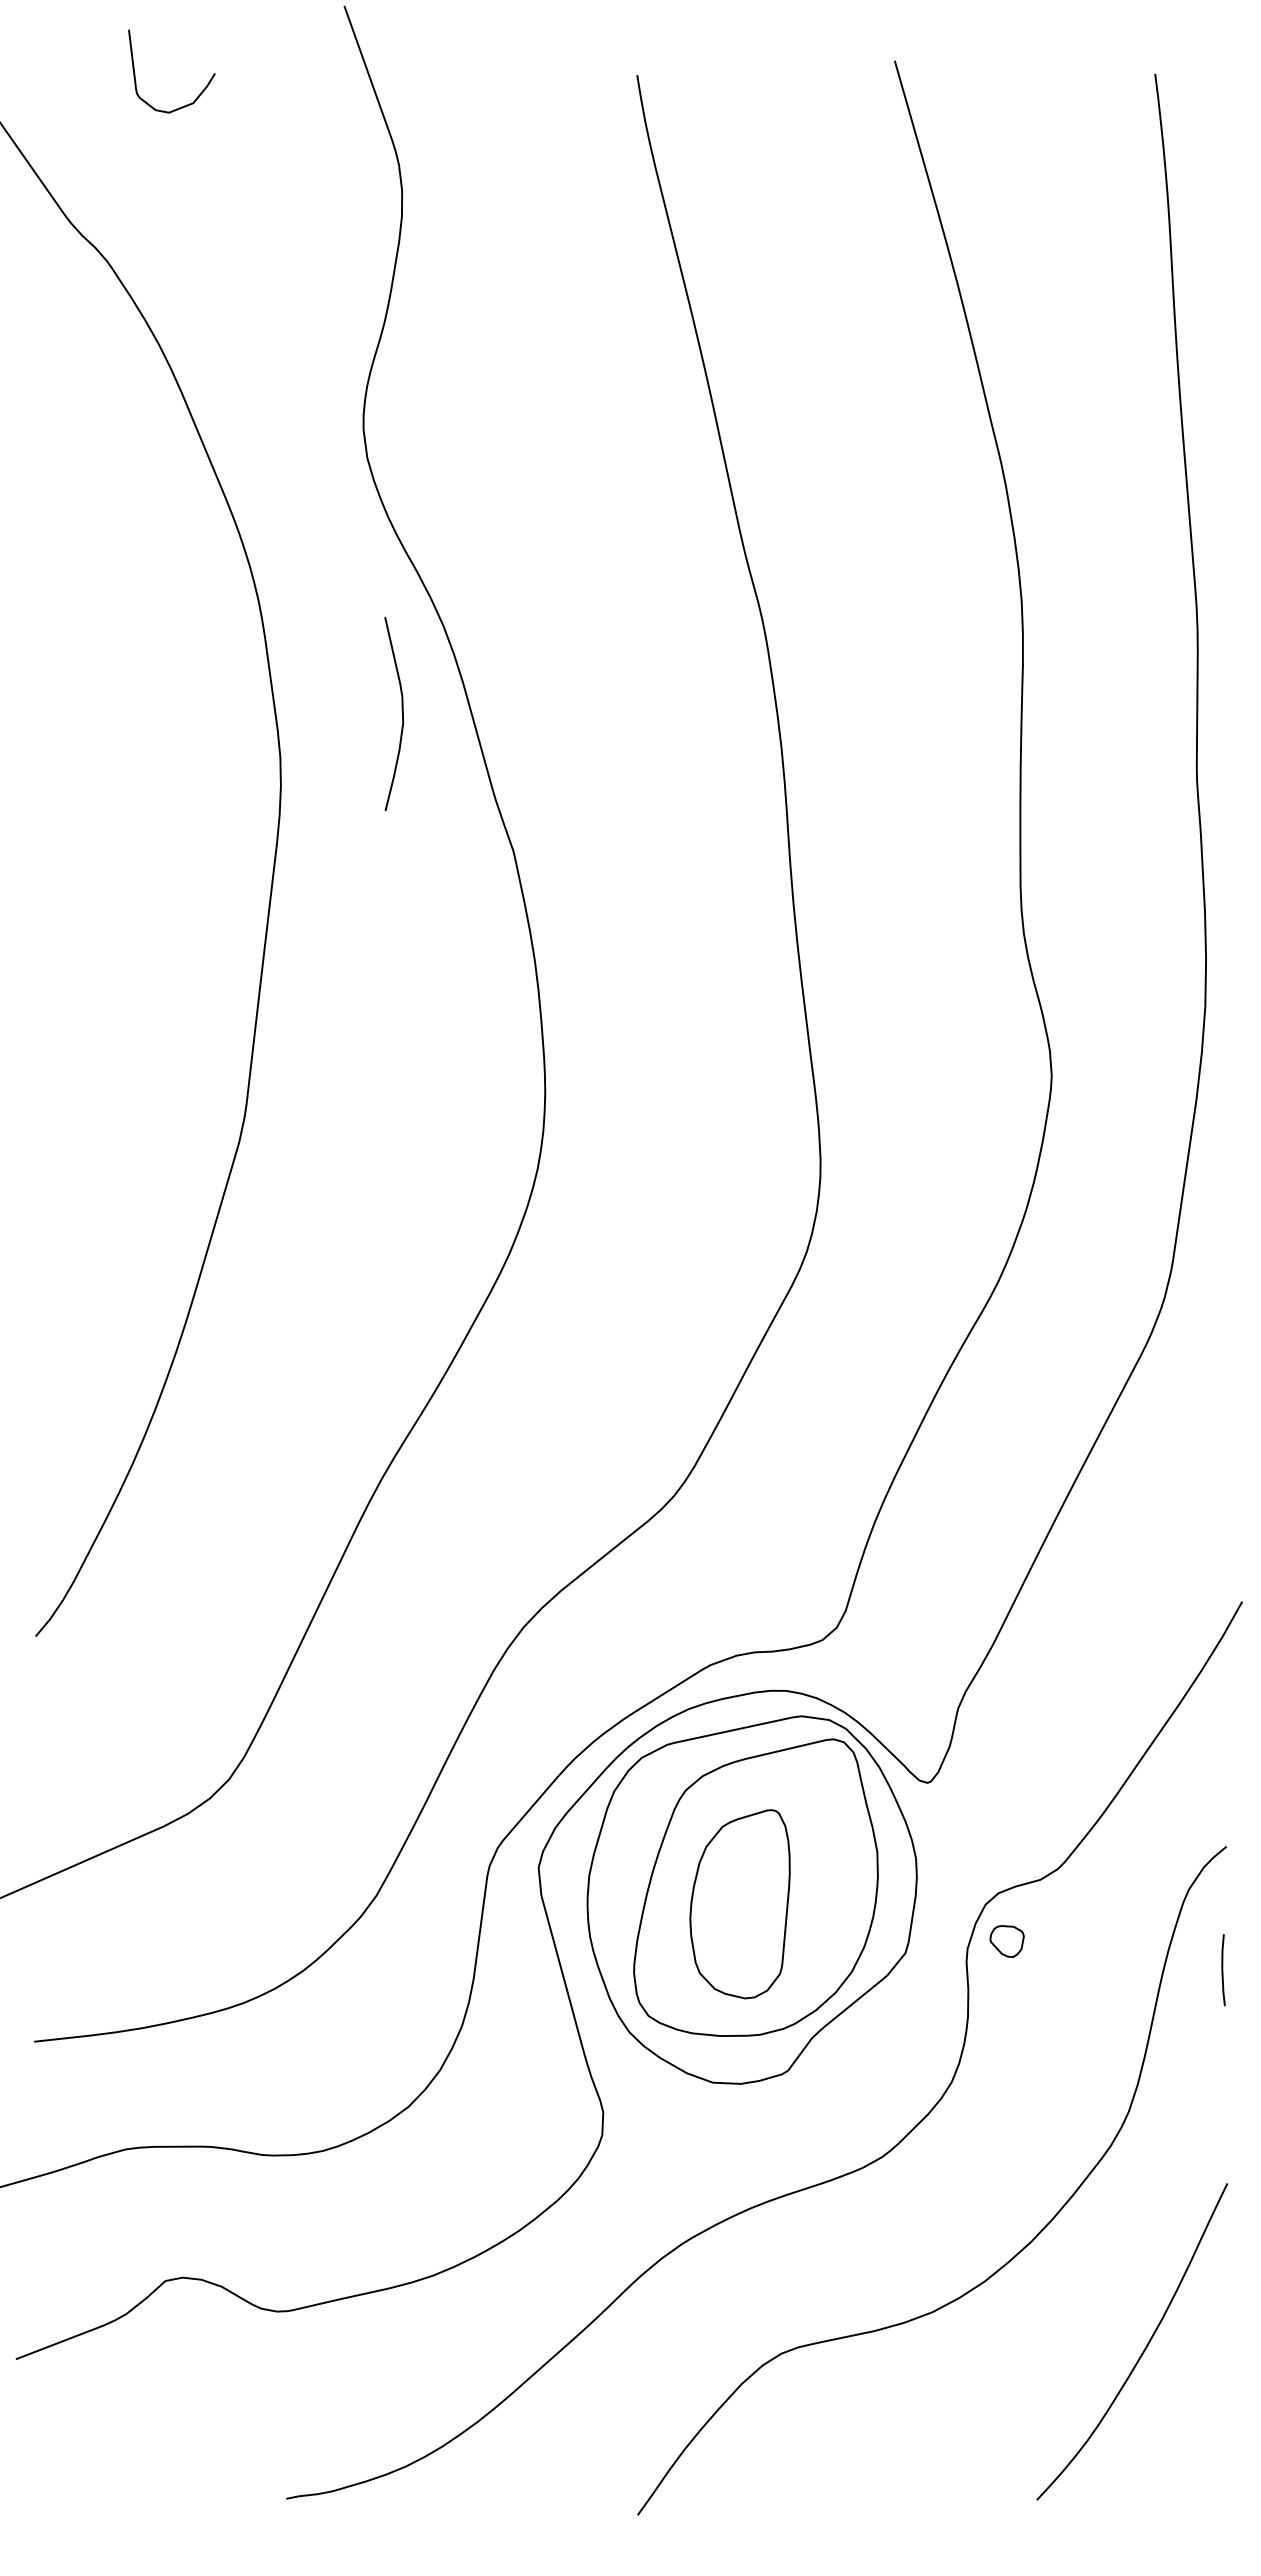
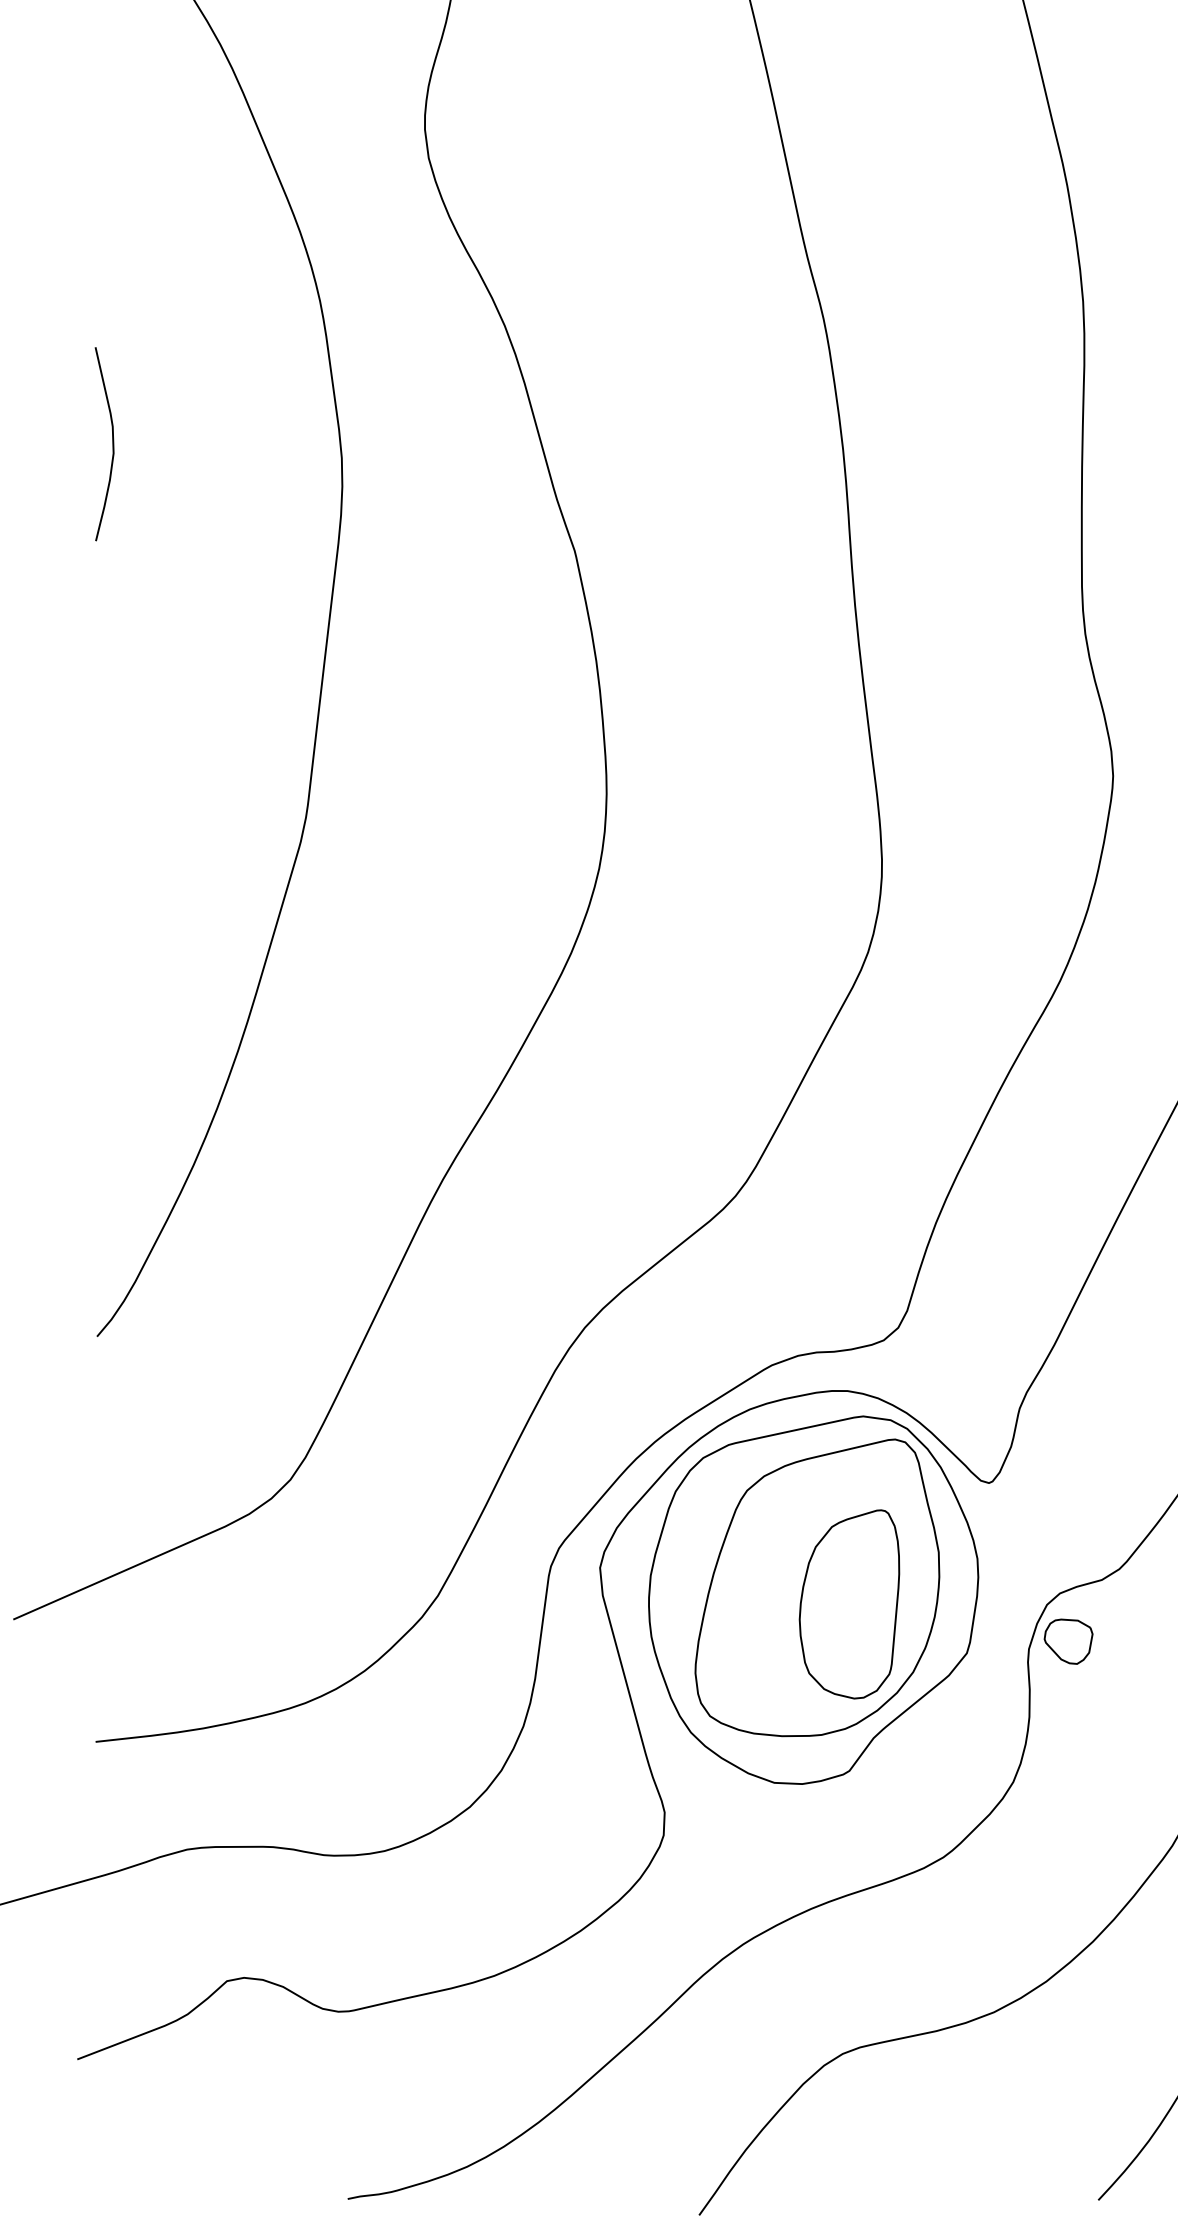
curve: (401, 711) -> (111, 441), moved
part: (739, 1904) -> (848, 1604), moved
part: (1006, 1941) -> (1067, 1641), size x1.43

